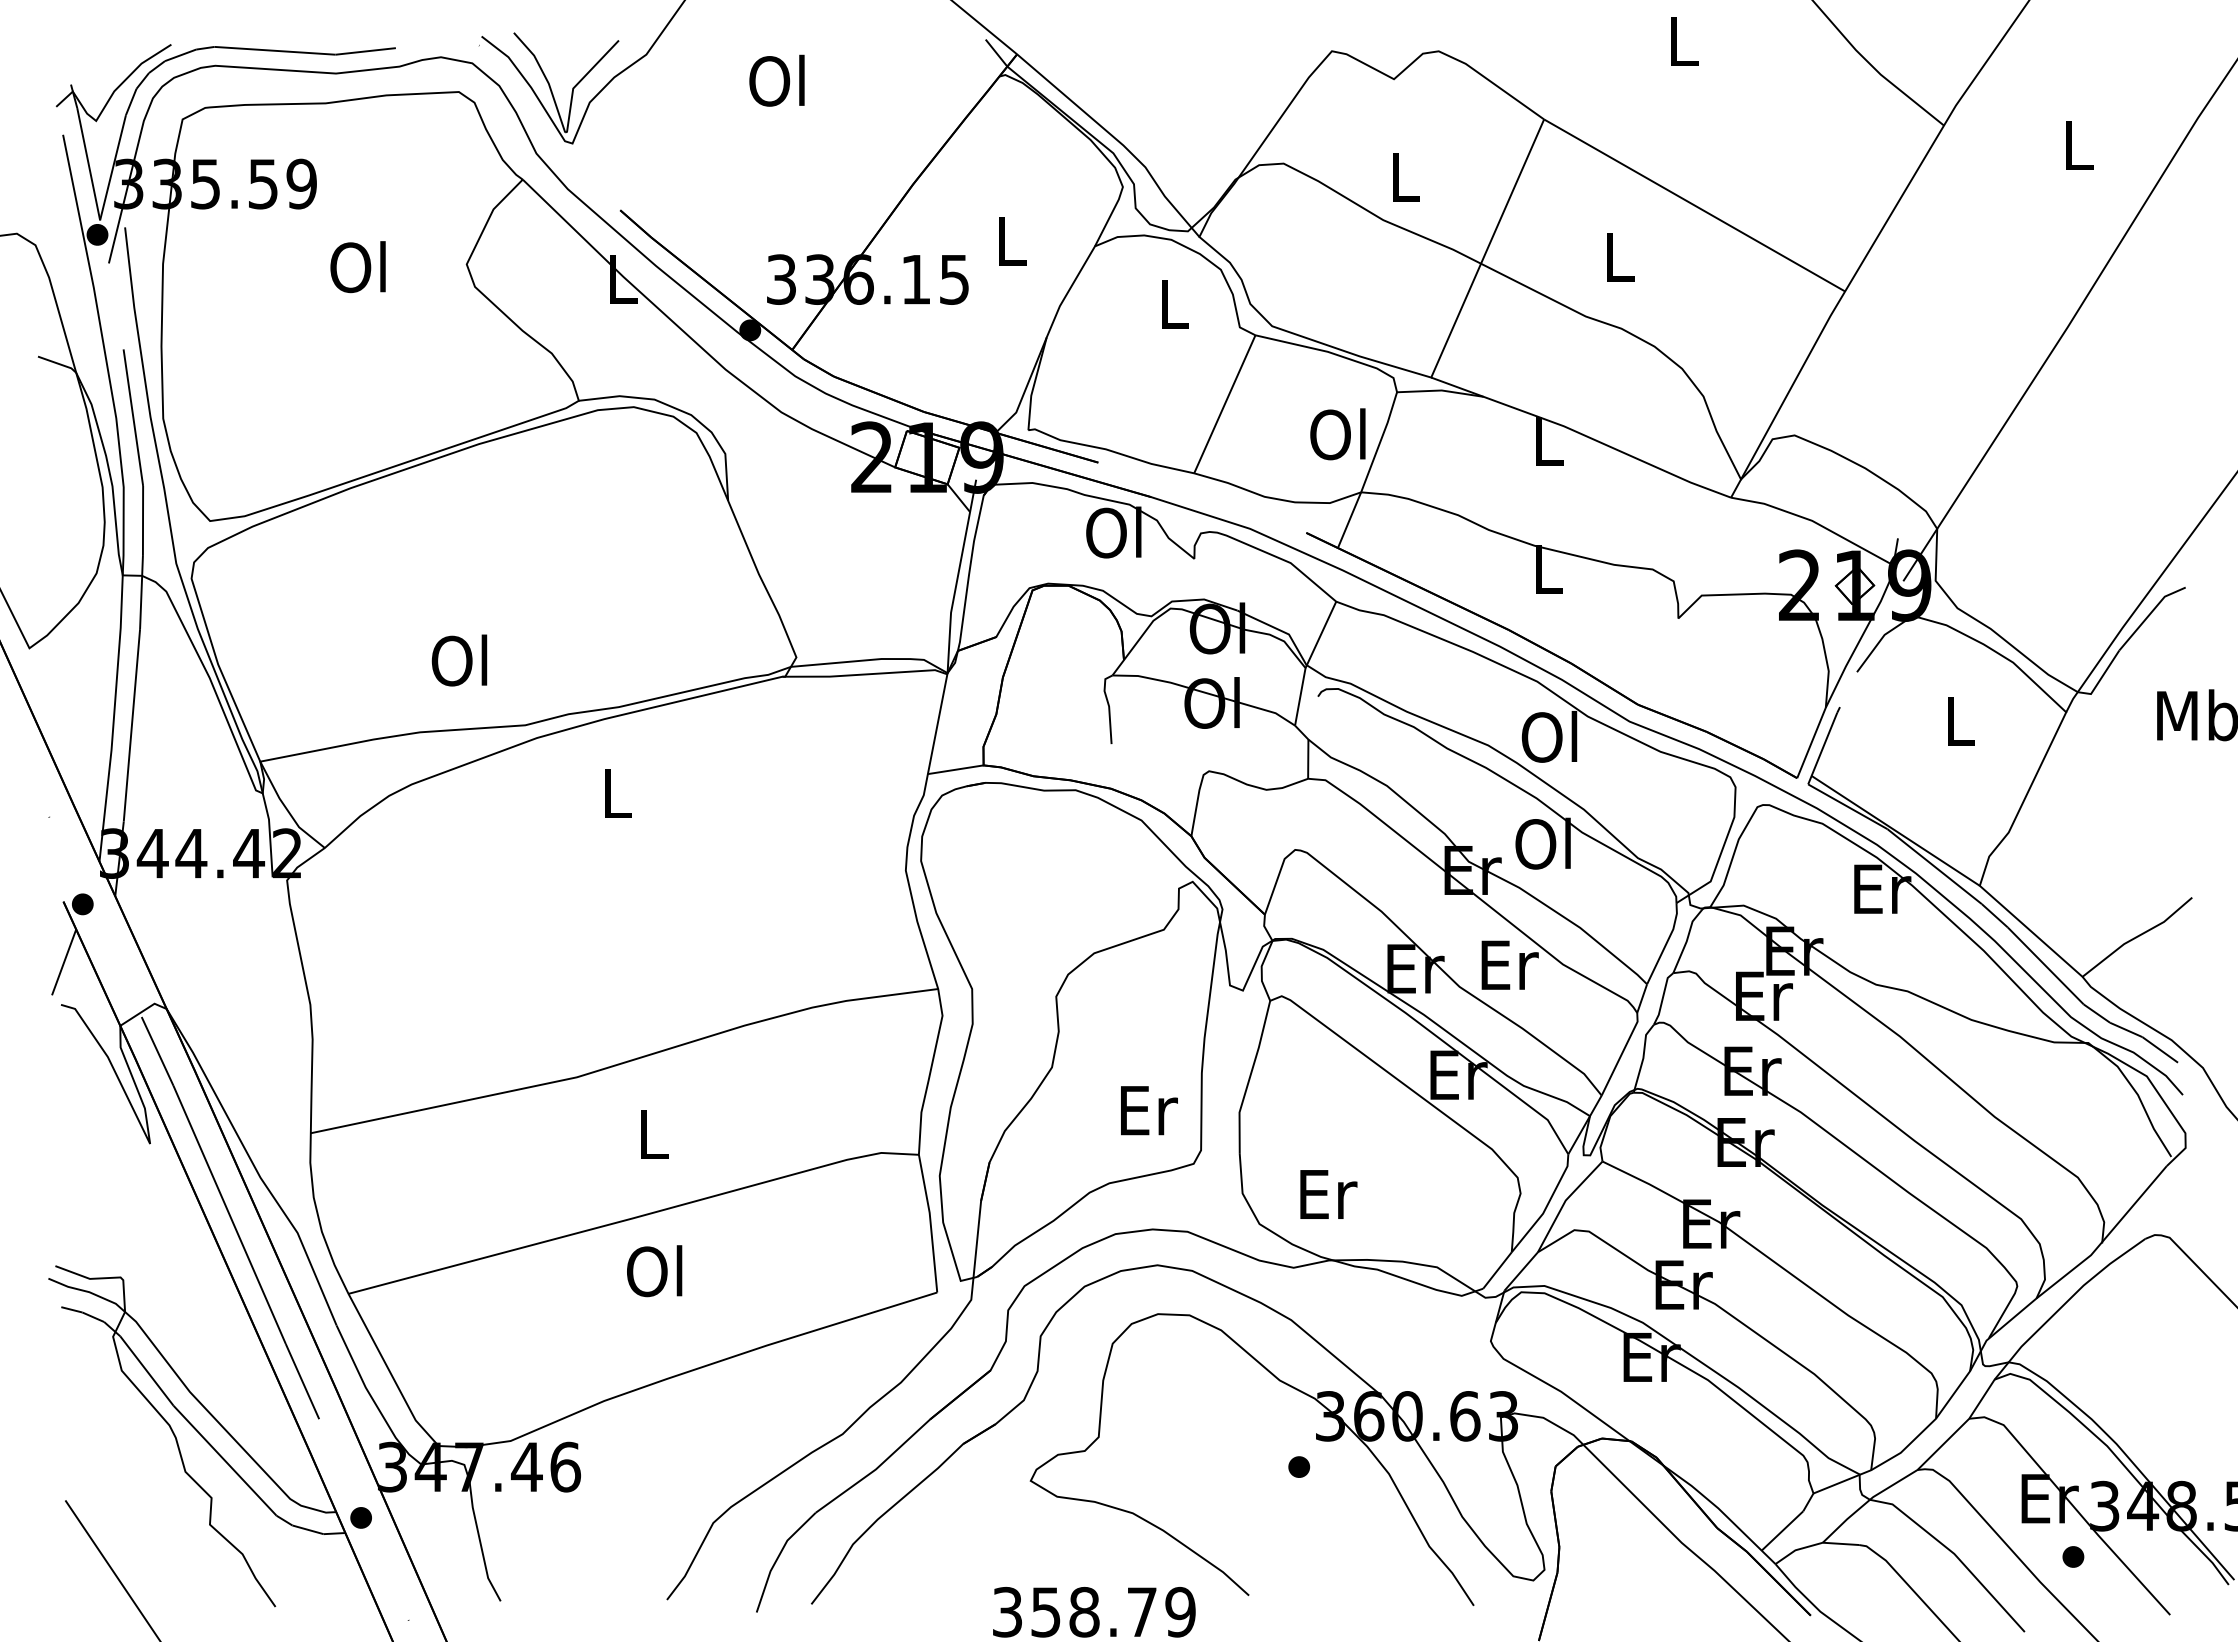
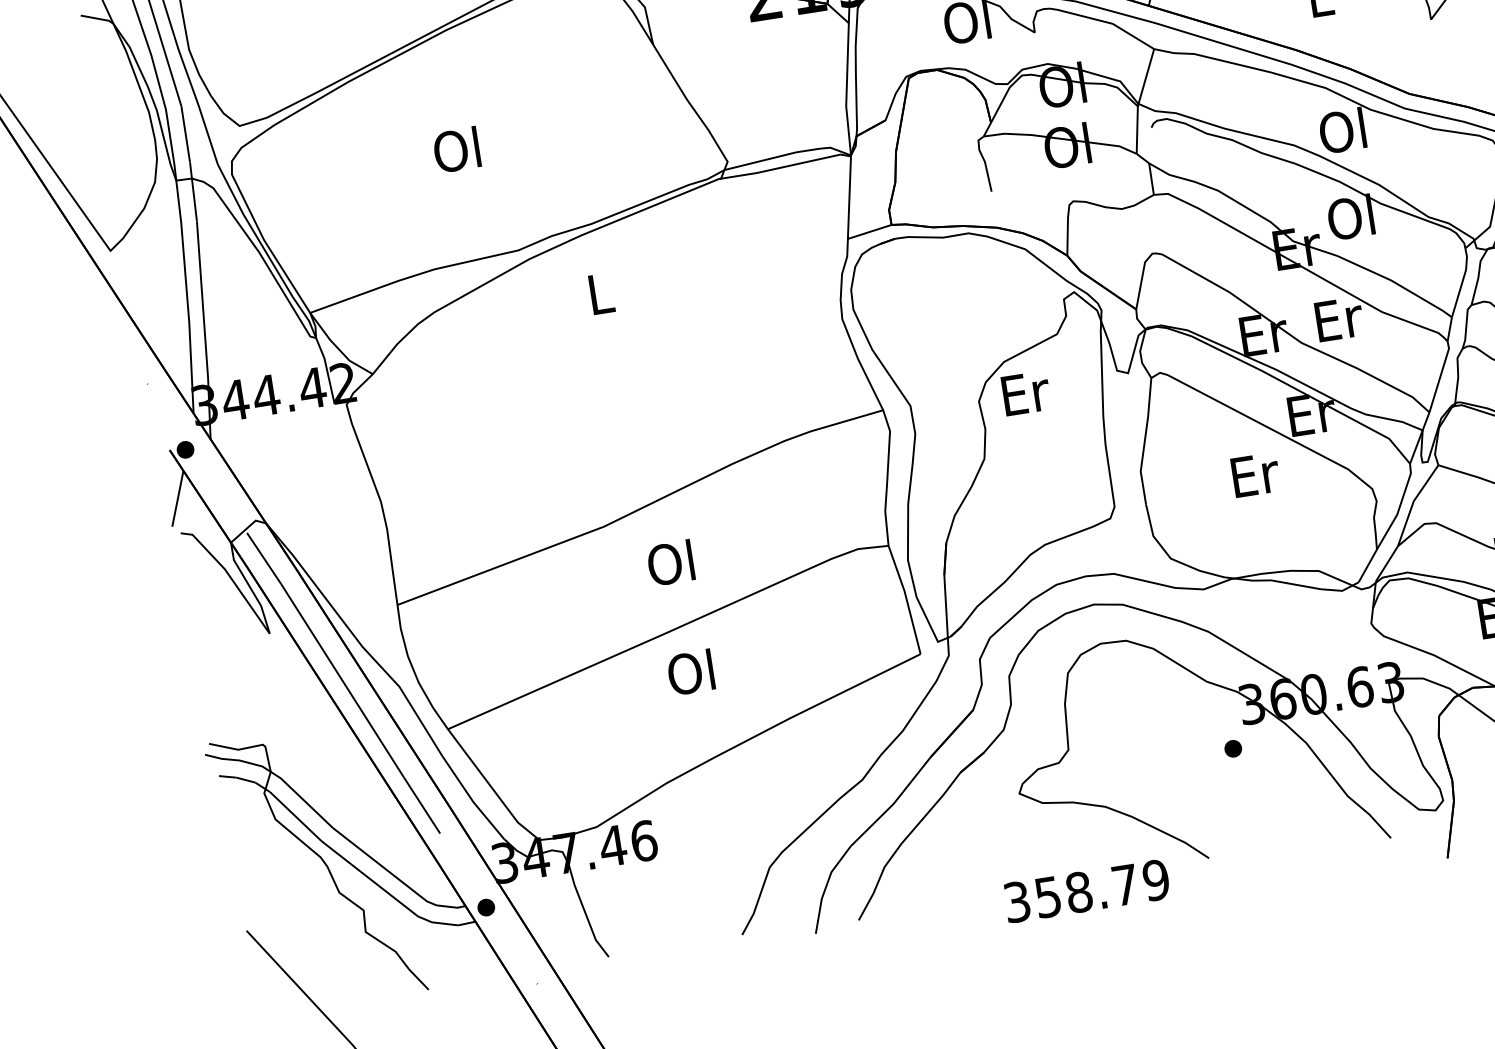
text: (459, 660) -> (456, 149), moved
text: (1149, 1110) -> (1026, 393), moved
text: (650, 1134) -> (670, 563), L -> Ol
text: (1328, 1194) -> (1255, 474), moved

